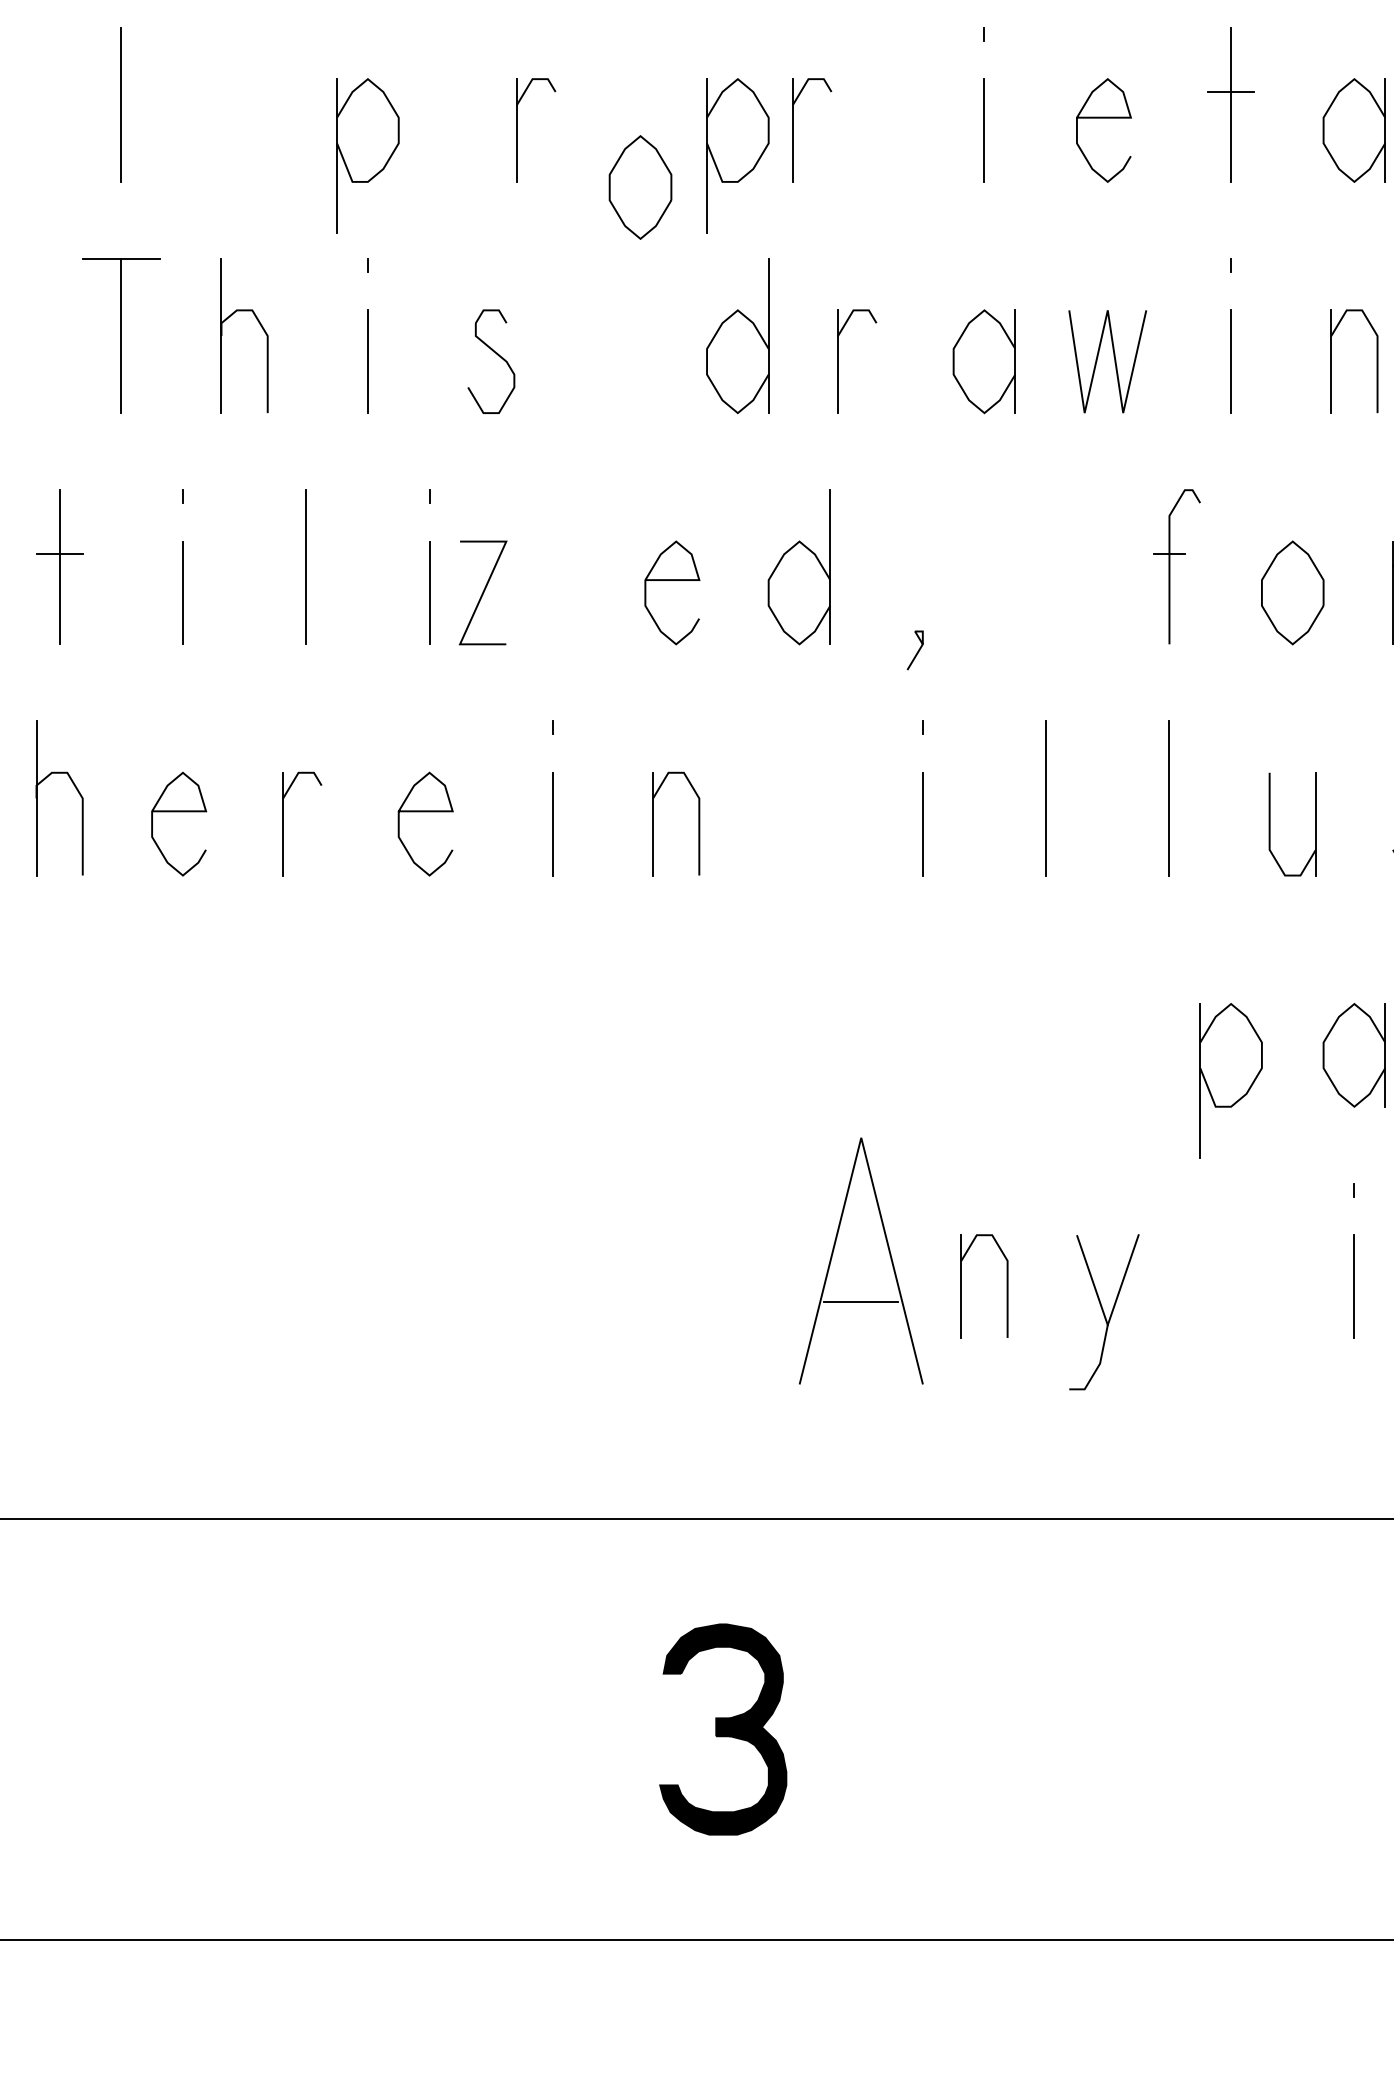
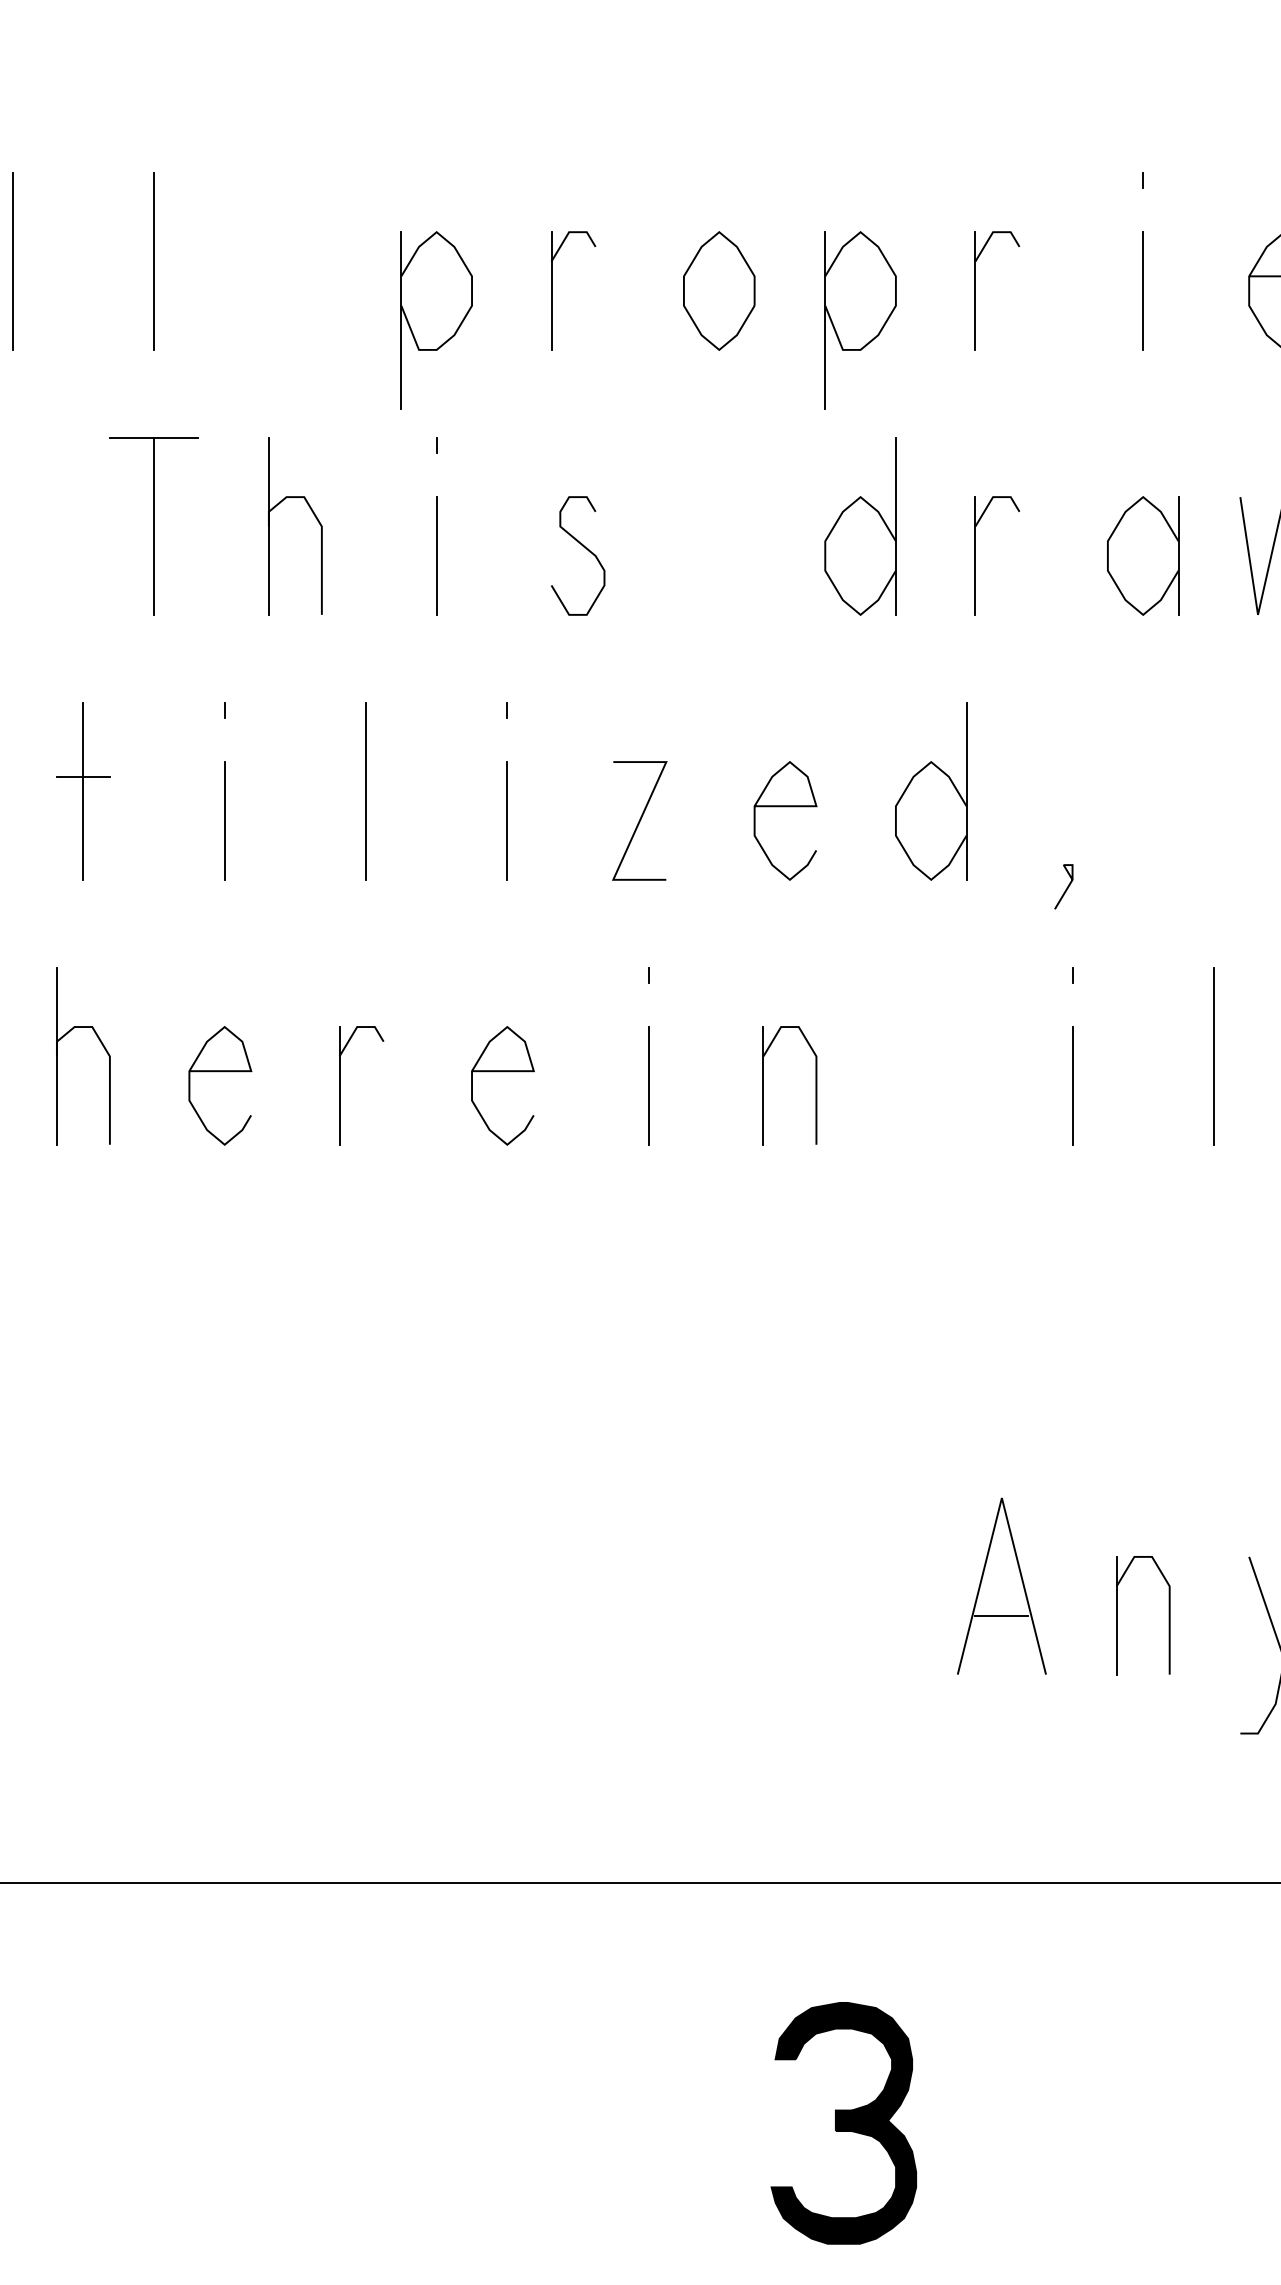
part: (517, 130) -> (551, 291), moved
part: (793, 130) -> (975, 291), moved
part: (640, 187) -> (719, 291), moved
line: (483, 592) -> (640, 820), moved
part: (860, 1260) -> (1001, 1585), size x0.62

